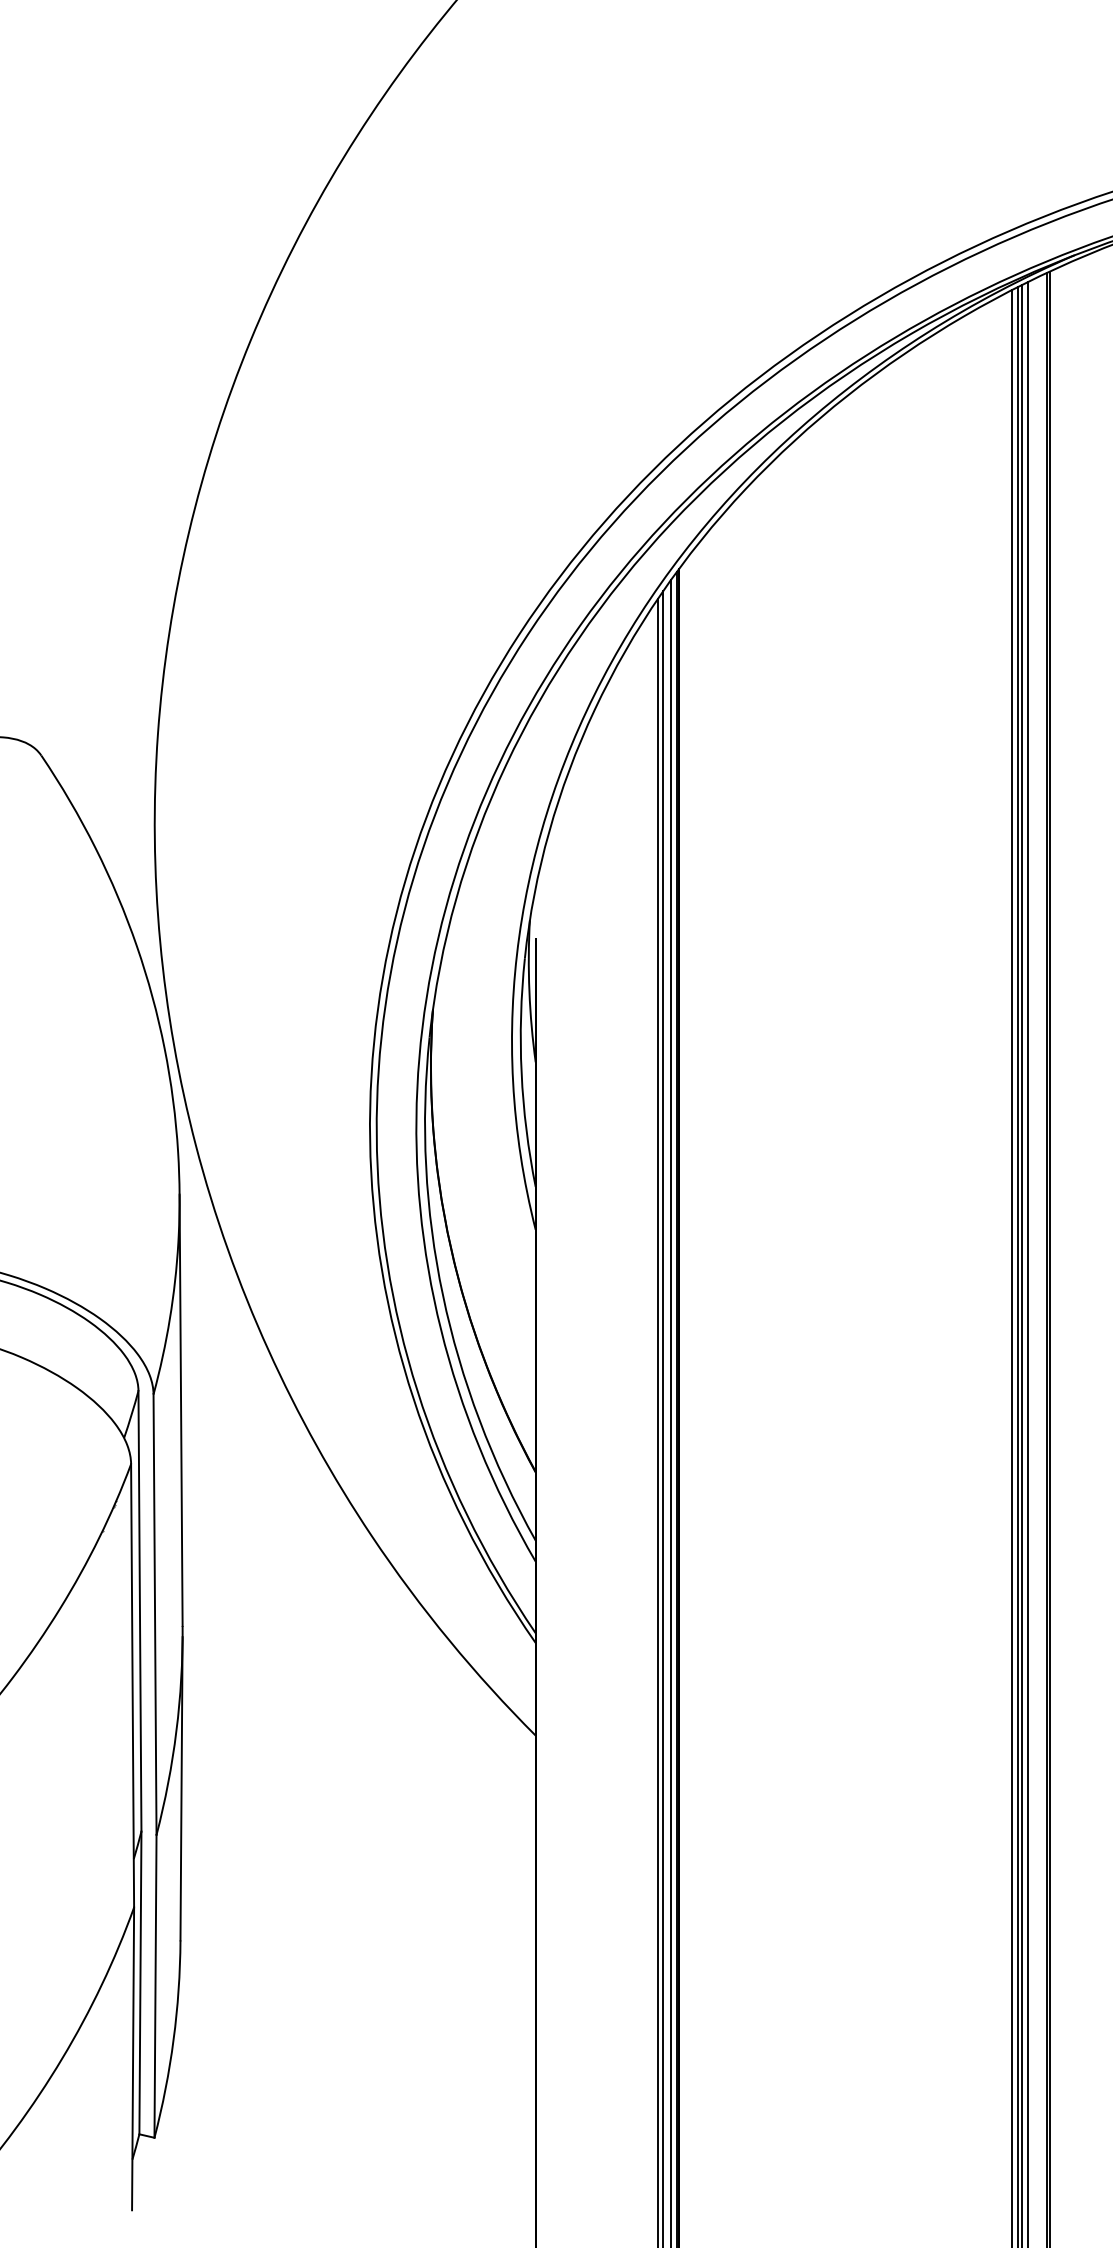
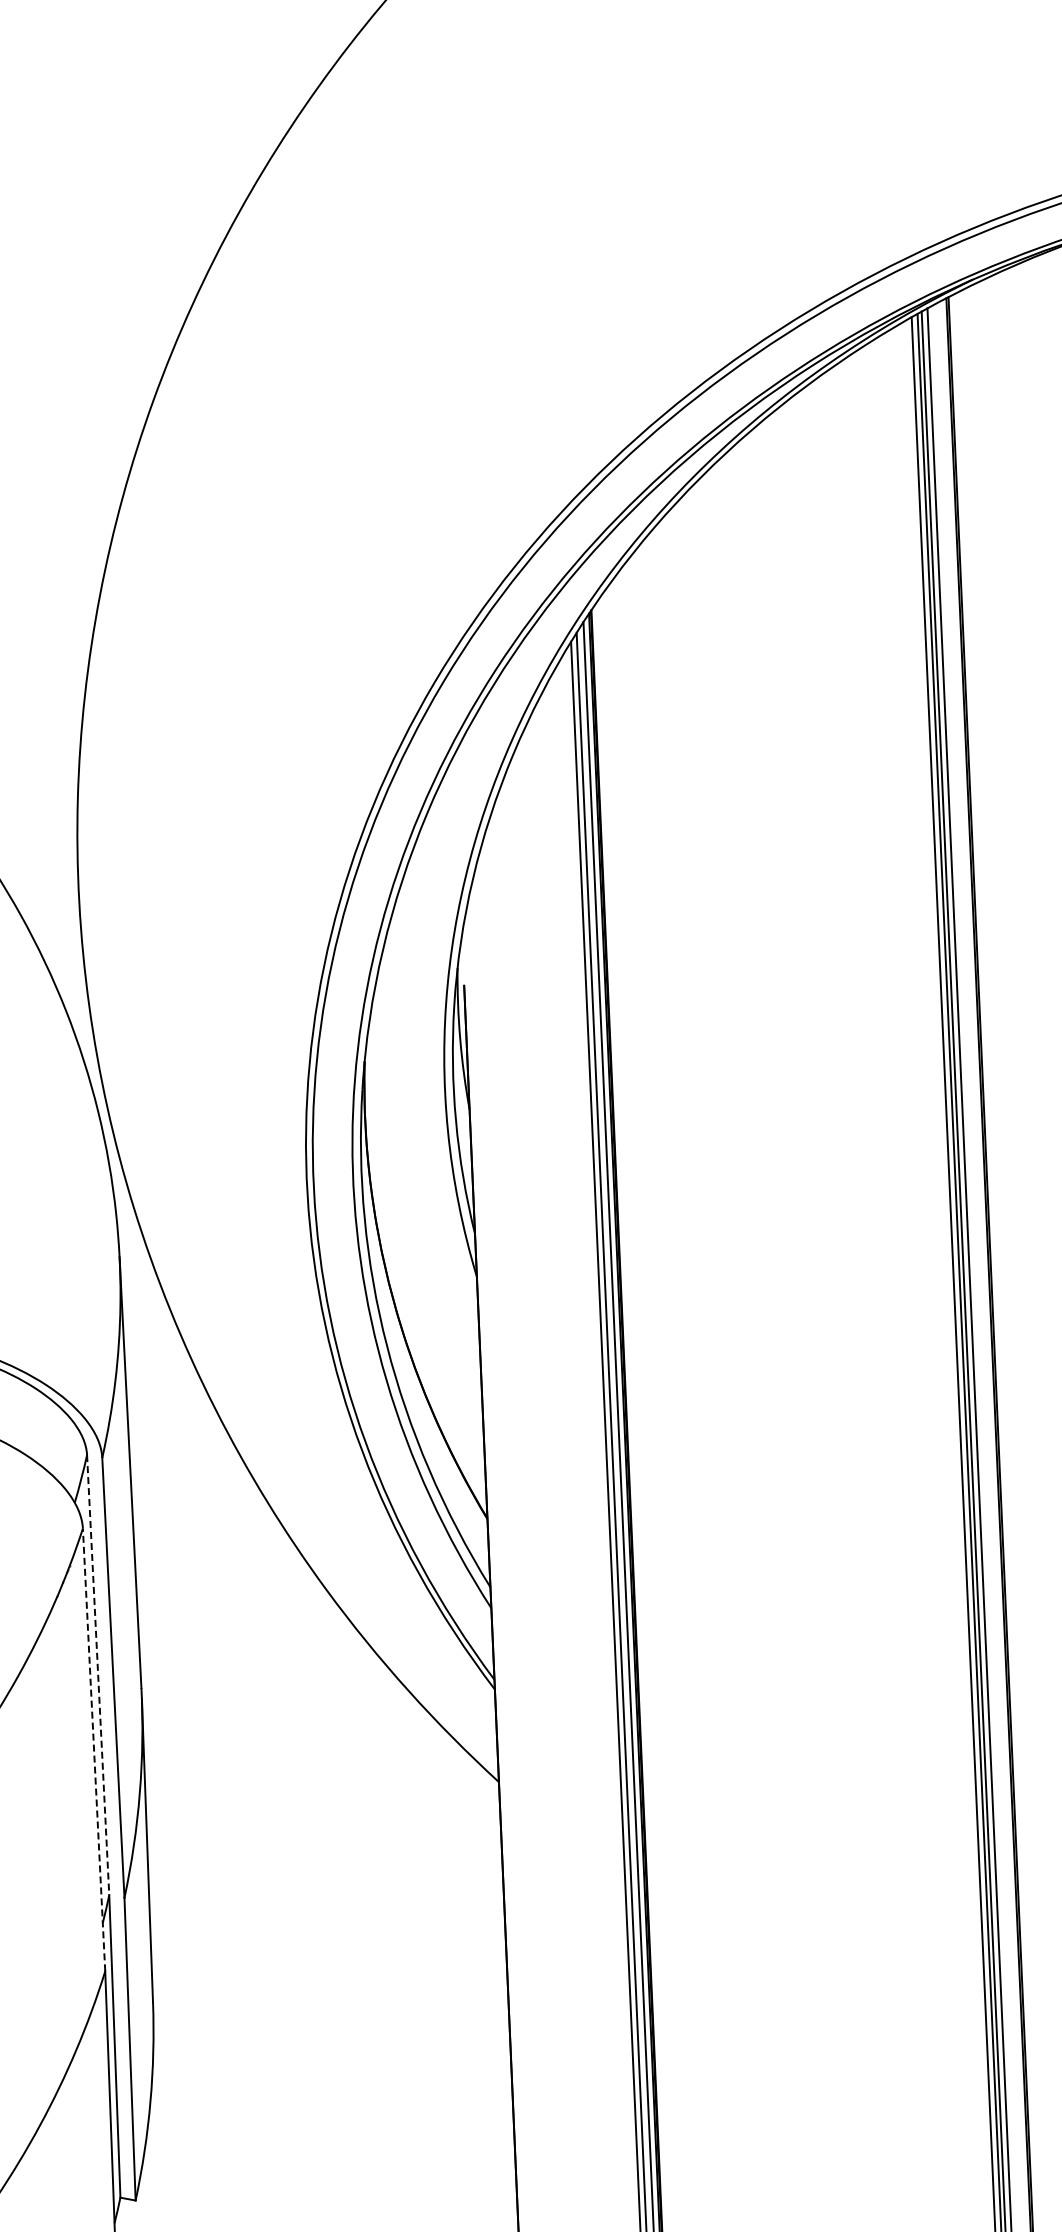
line: (139, 1611) -> (97, 1675), solid -> dashed
line: (132, 1685) -> (93, 1749), solid -> dashed

